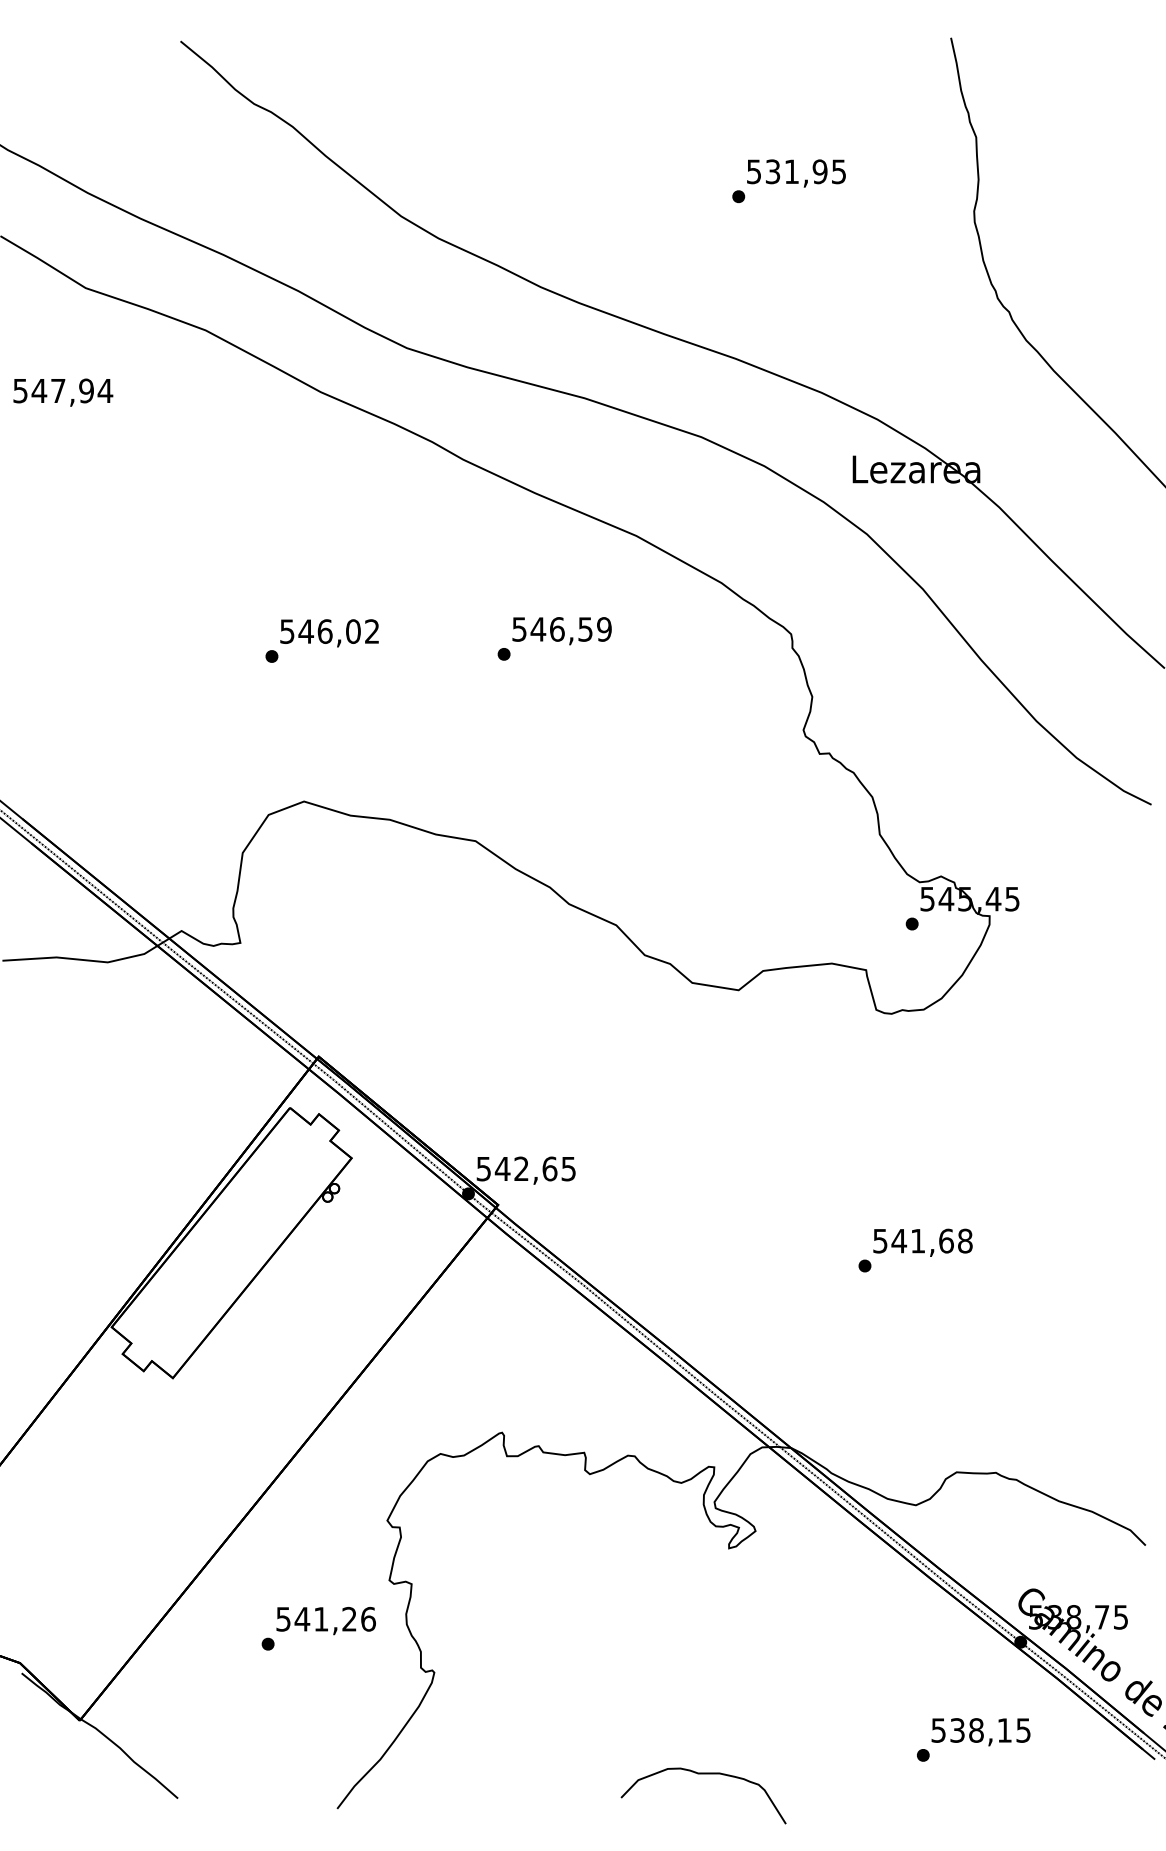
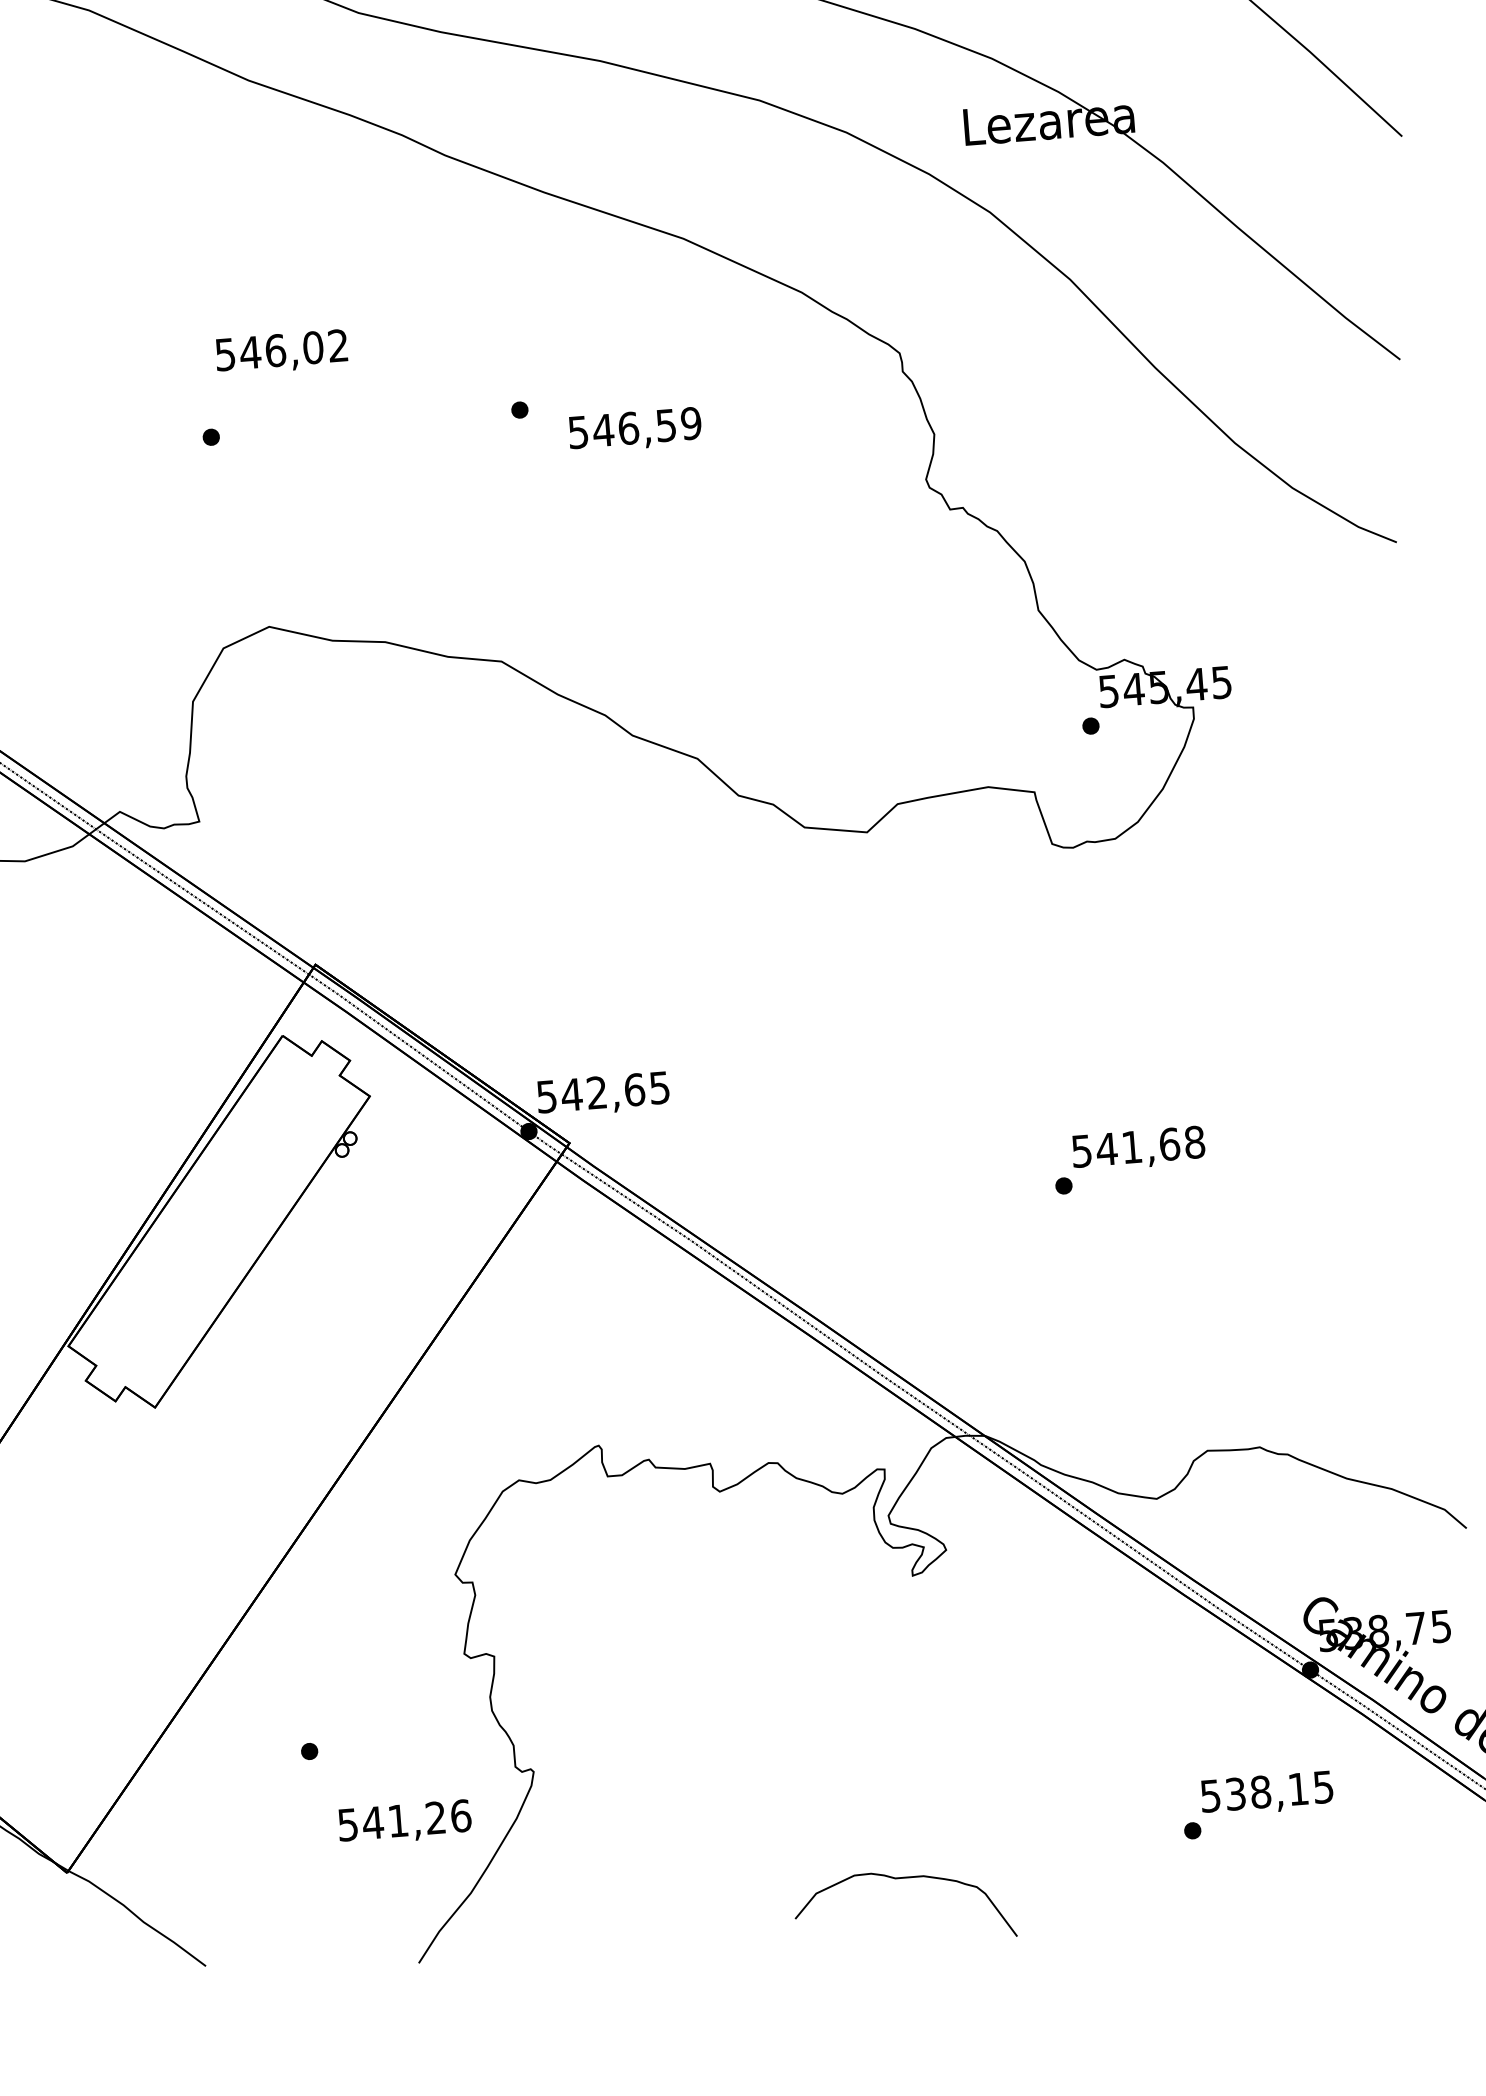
text: (561, 631) -> (634, 430), moved
text: (329, 633) -> (281, 352), moved
text: (325, 1621) -> (404, 1823), moved

